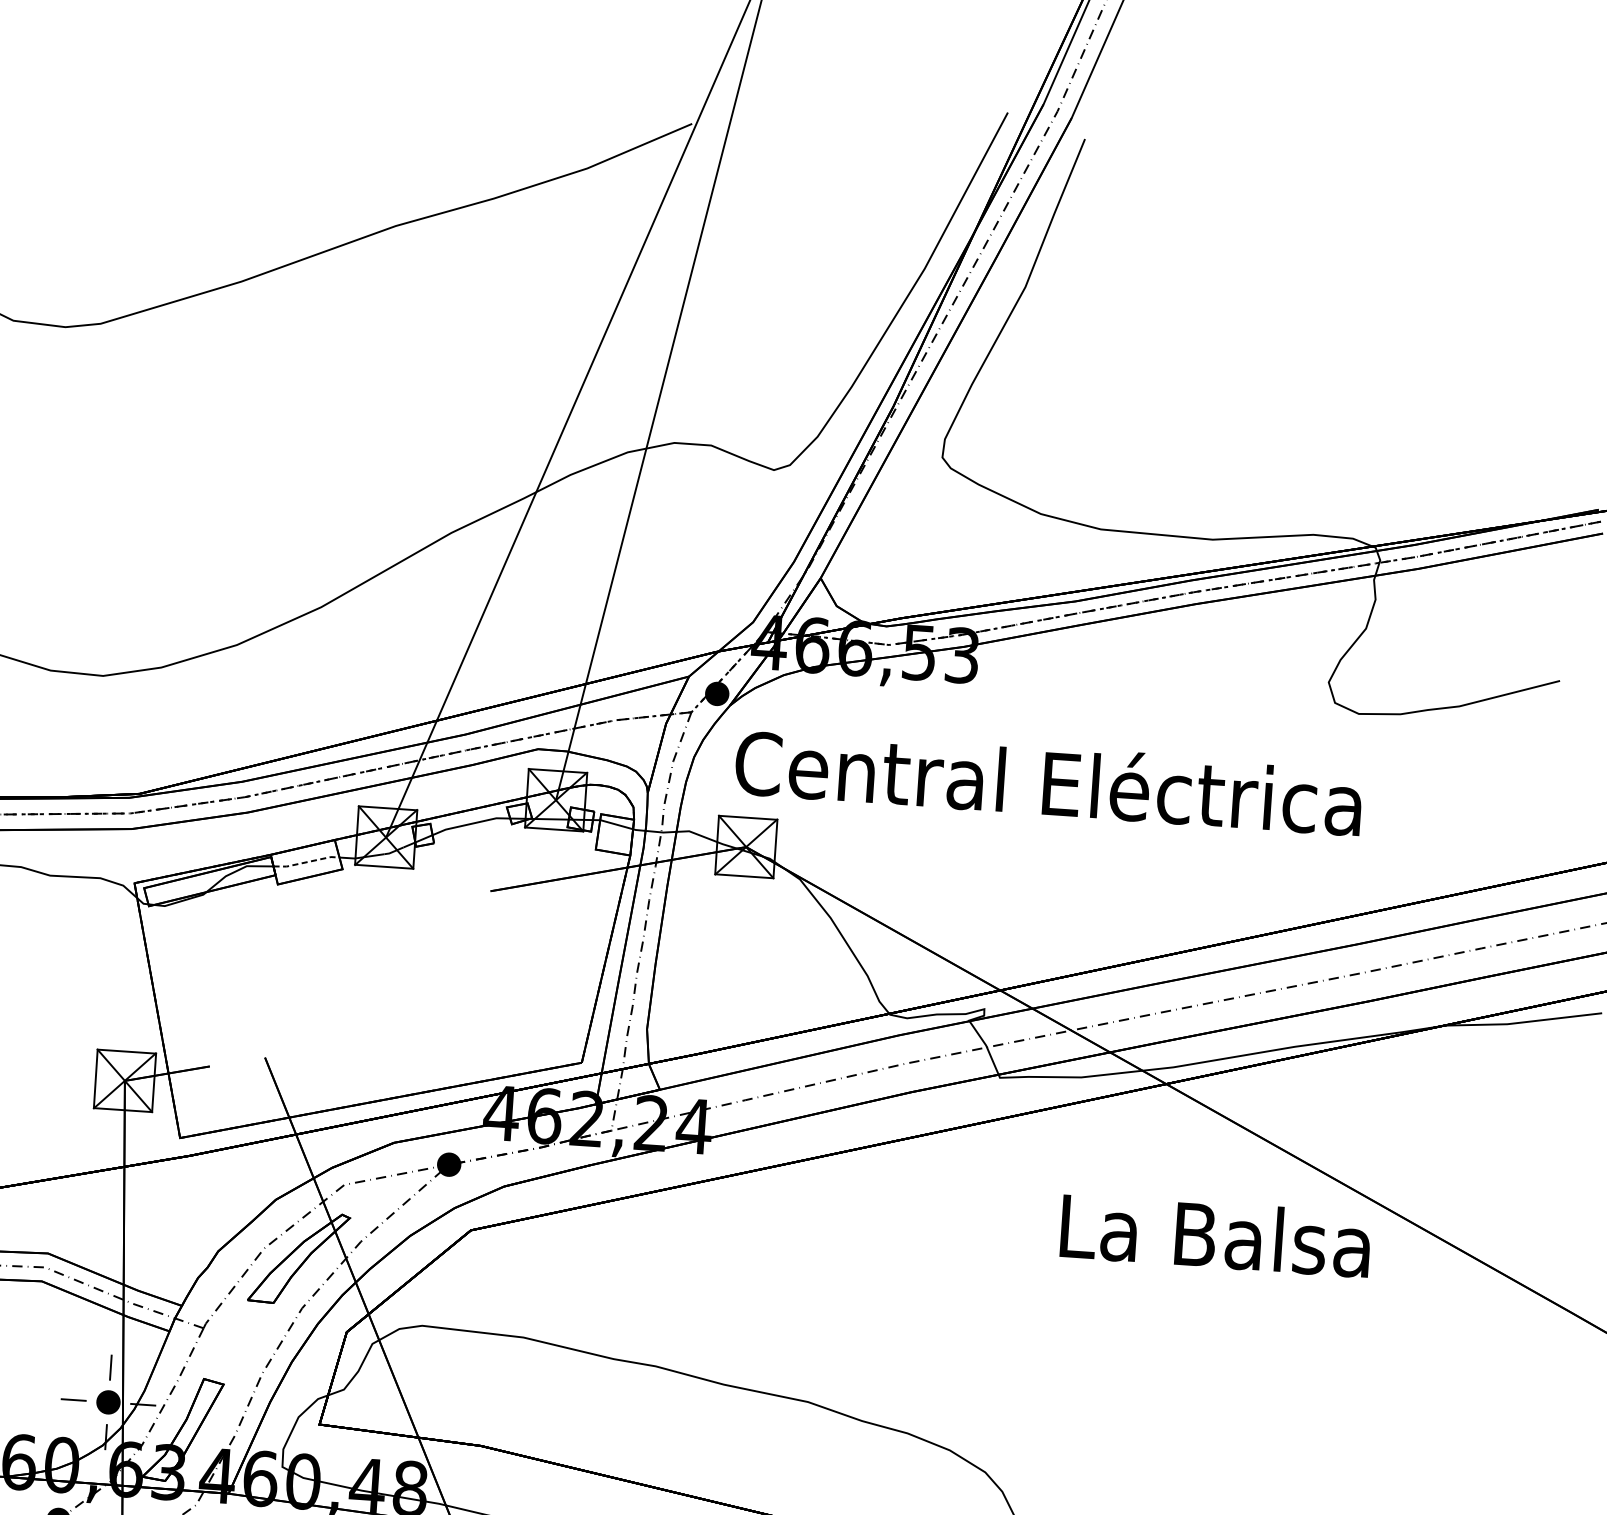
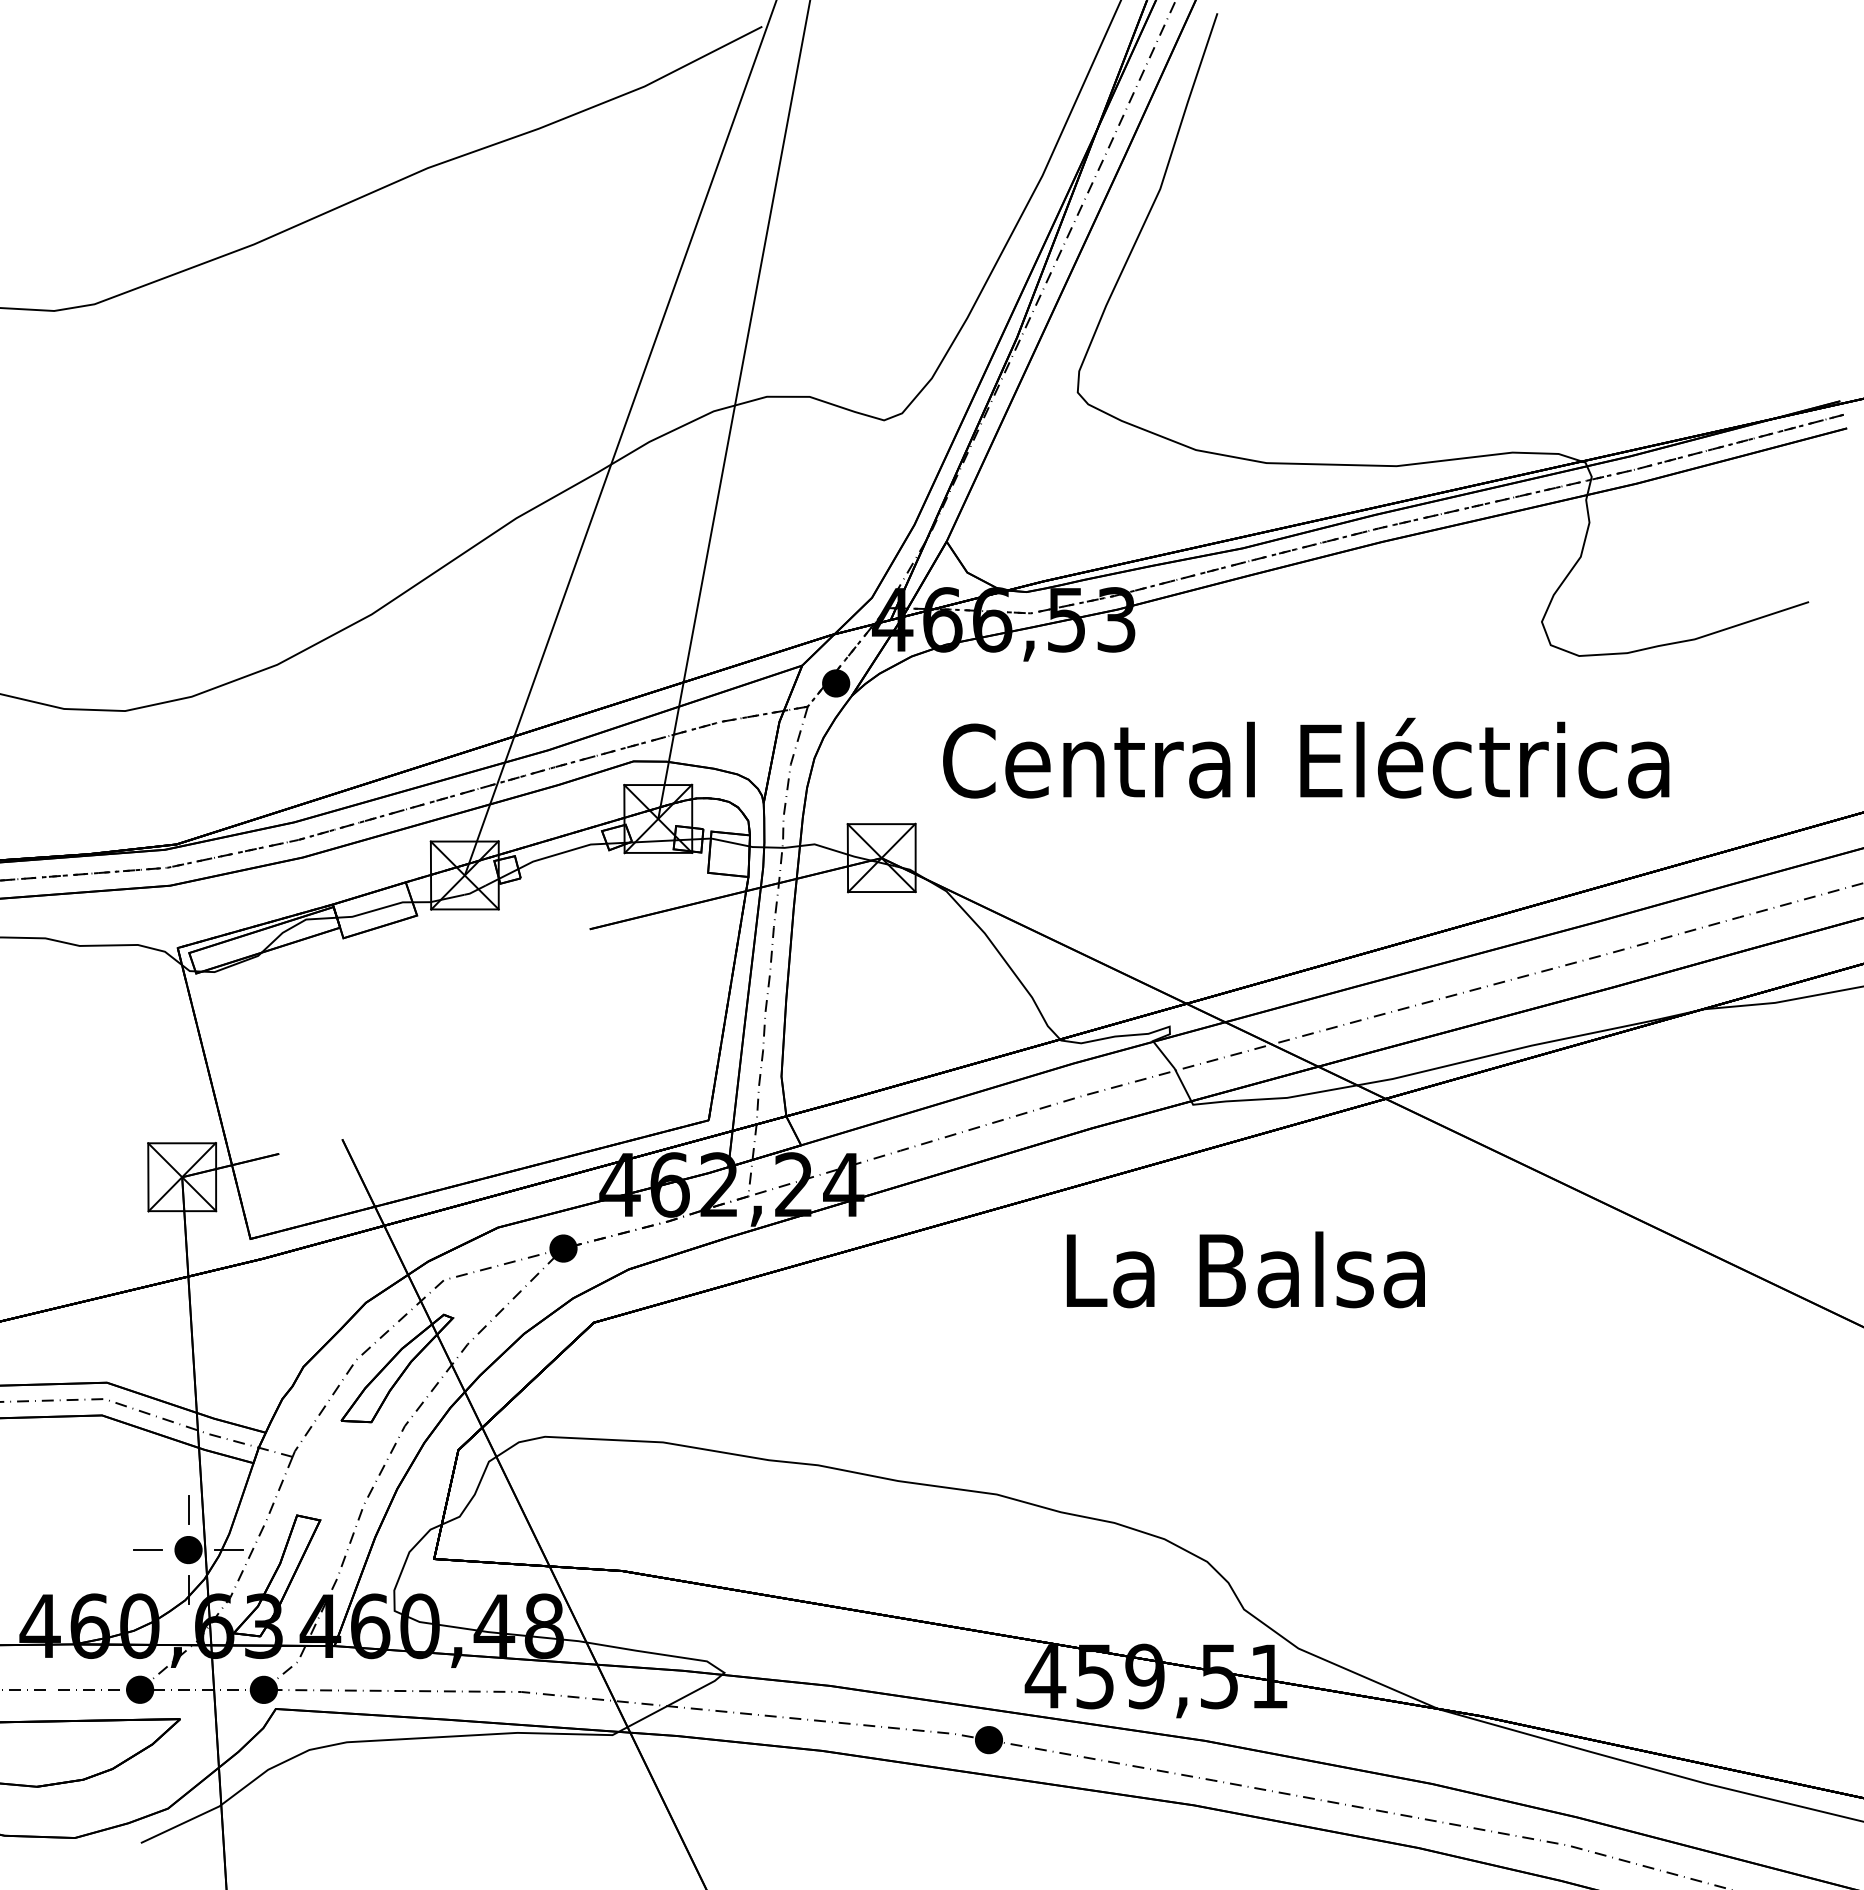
text: (1049, 780) -> (1306, 757), moved
line: (307, 862) -> (375, 910), dashed -> solid
text: (1215, 1235) -> (1245, 1269), moved

